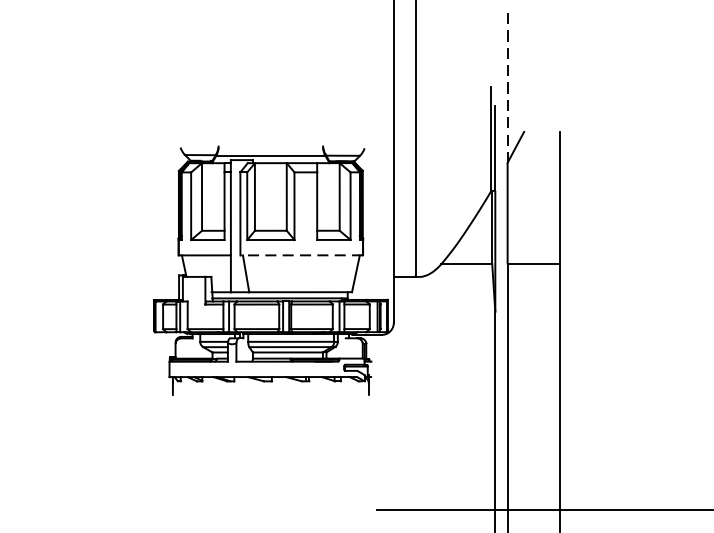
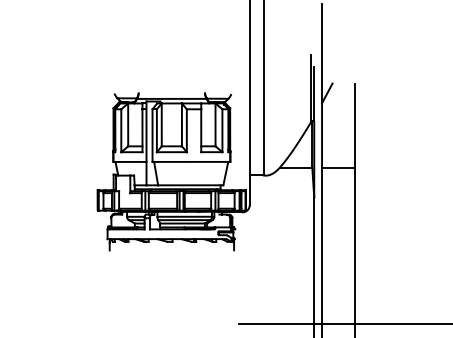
line: (508, 84) -> (322, 53), dashed -> solid
line: (301, 254) -> (191, 161), dashed -> solid

